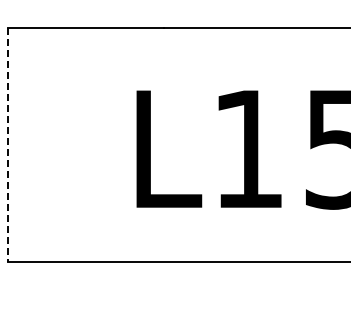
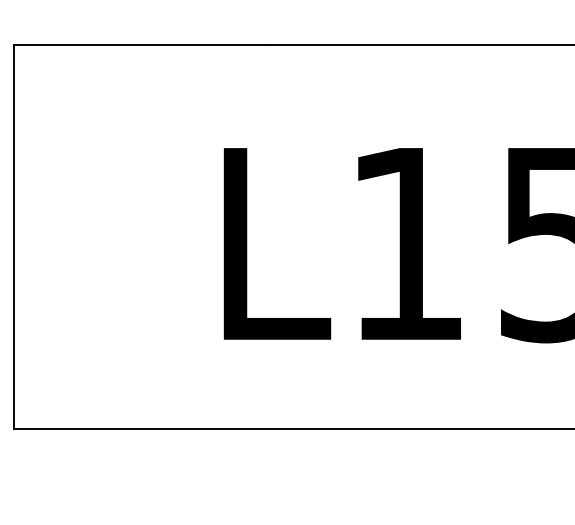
line: (8, 145) -> (14, 237), dashed -> solid

